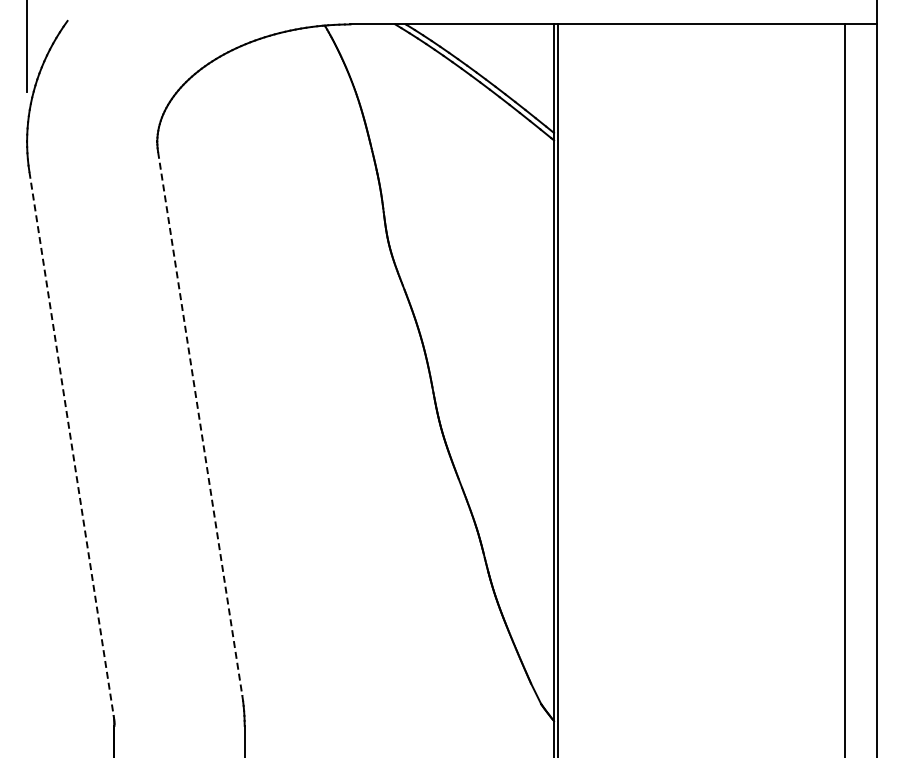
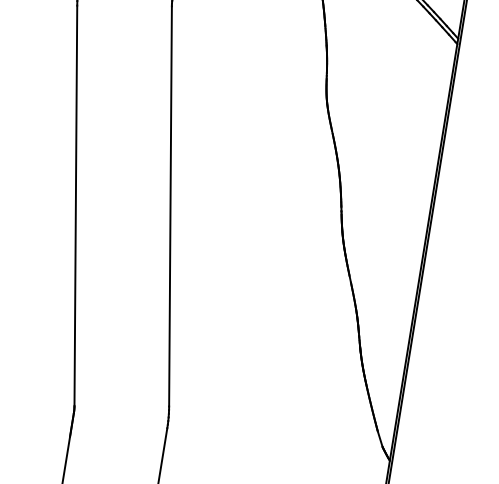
line: (200, 424) -> (170, 206), dashed -> solid
line: (71, 444) -> (75, 206), dashed -> solid

